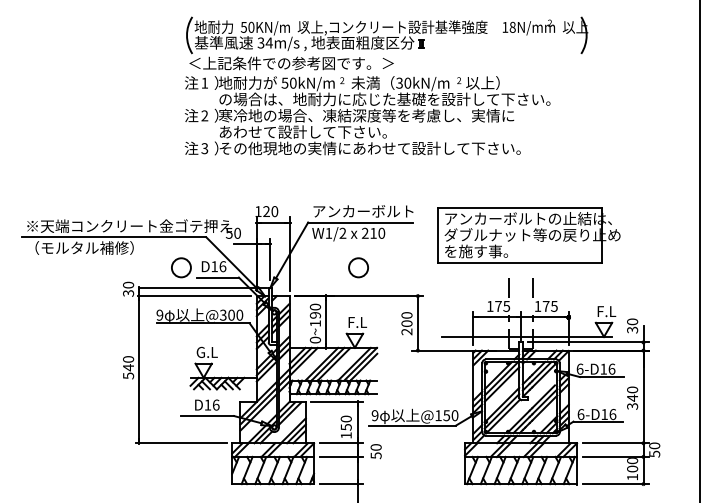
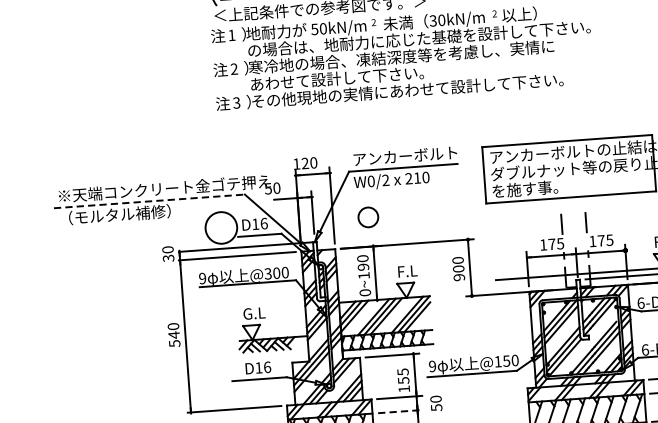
text: (328, 232) -> (370, 180), W1/2 -> W0/2
line: (114, 237) -> (149, 201), solid -> dashed
circle: (180, 267) -> (220, 227), size x1.6
circle: (358, 267) -> (368, 217), moved
text: (407, 331) -> (459, 277), 200 -> 900
text: (345, 418) -> (402, 371), 150 -> 155
line: (341, 456) -> (400, 411), solid -> dashed

